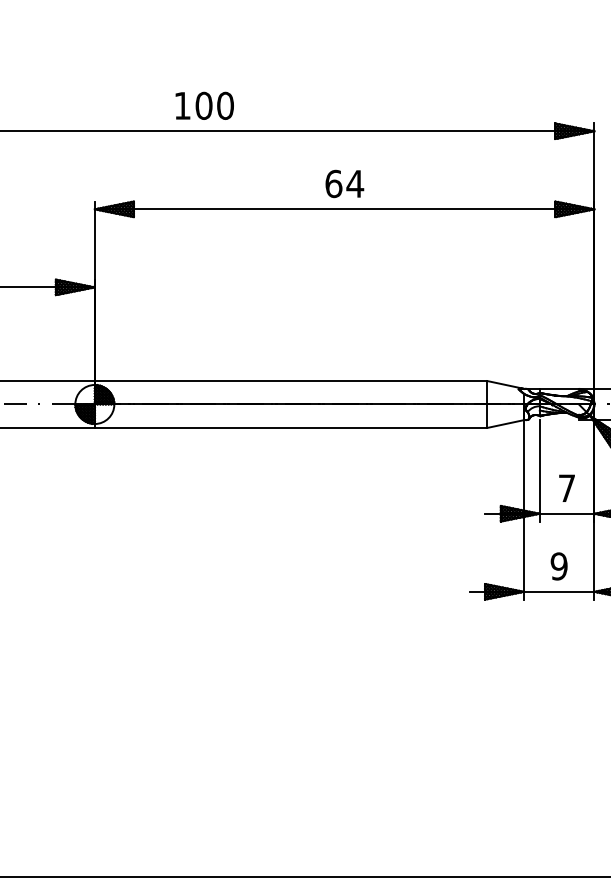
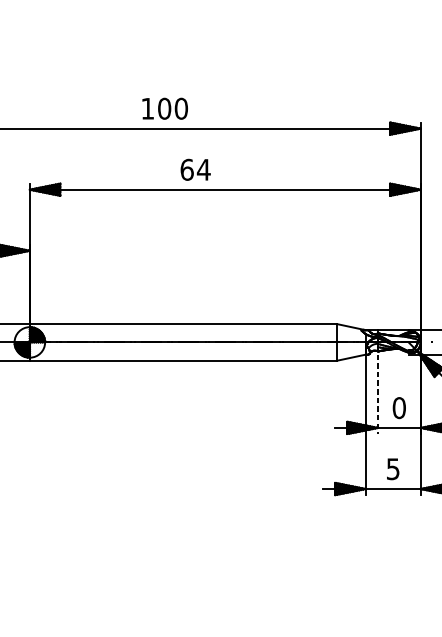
text: (204, 105) -> (164, 108), moved
text: (344, 183) -> (195, 169), moved
line: (539, 470) -> (377, 394), solid -> dashed
text: (566, 488) -> (398, 408), 7 -> 0
text: (558, 566) -> (392, 469), 9 -> 5

